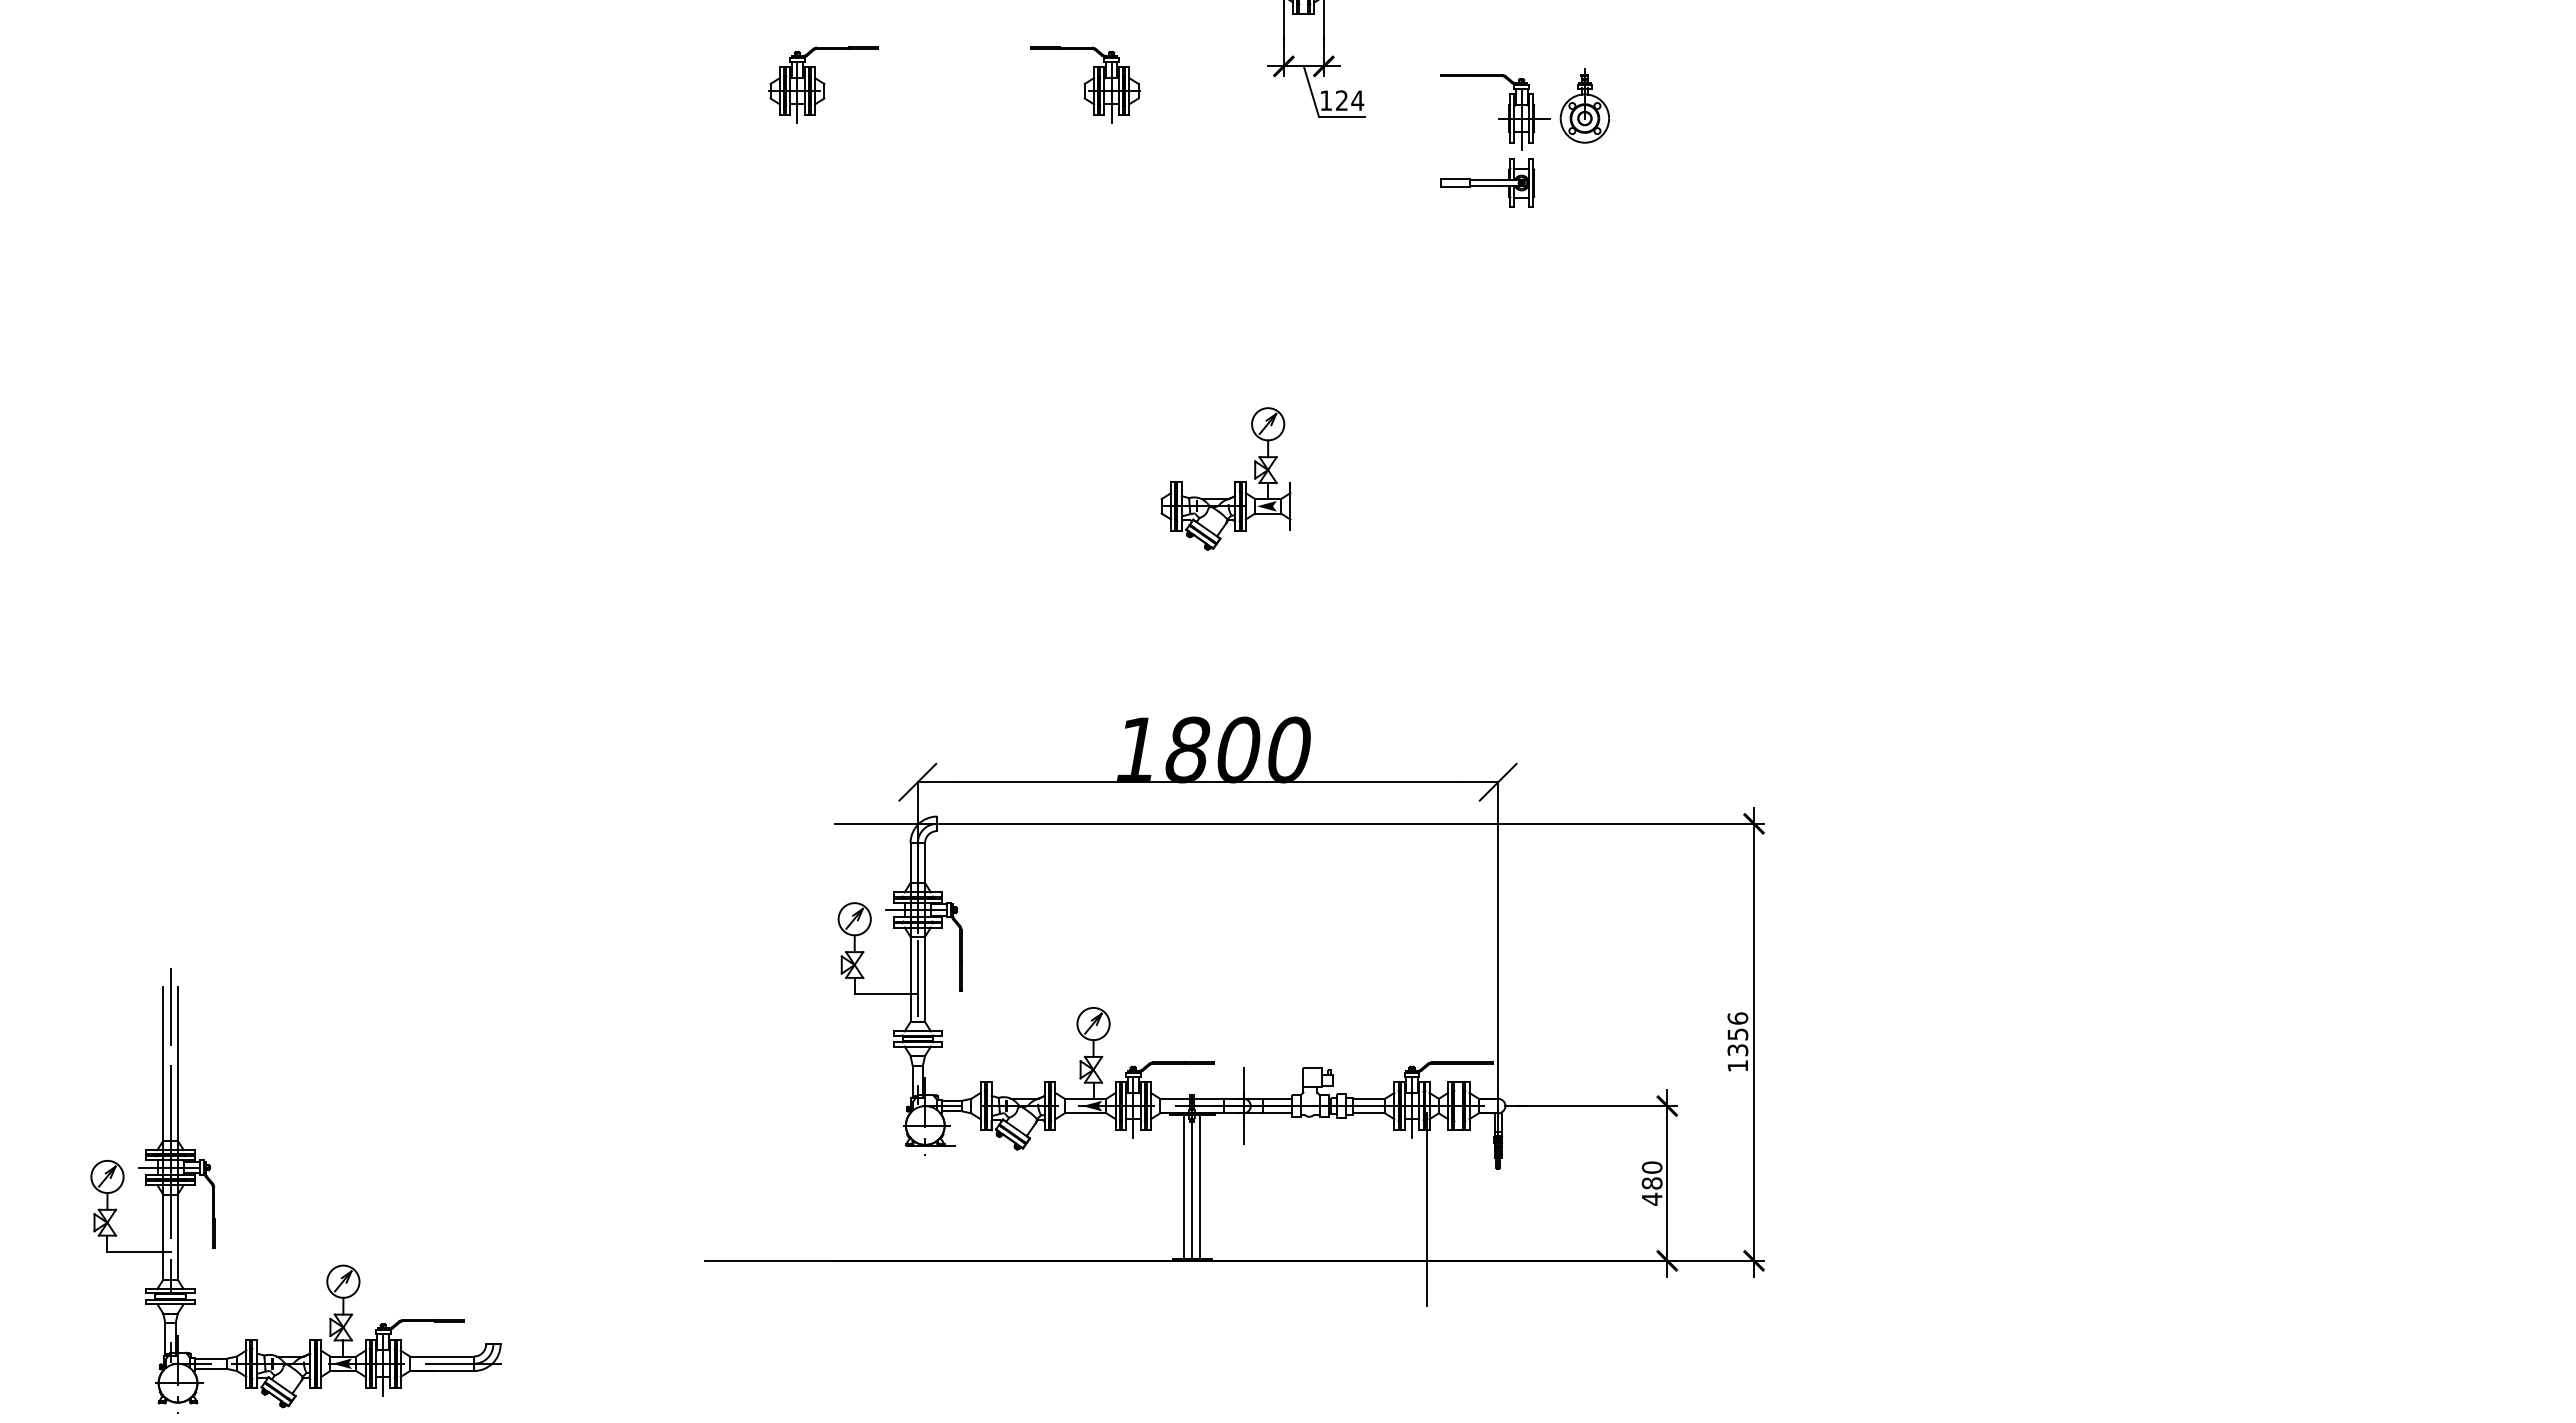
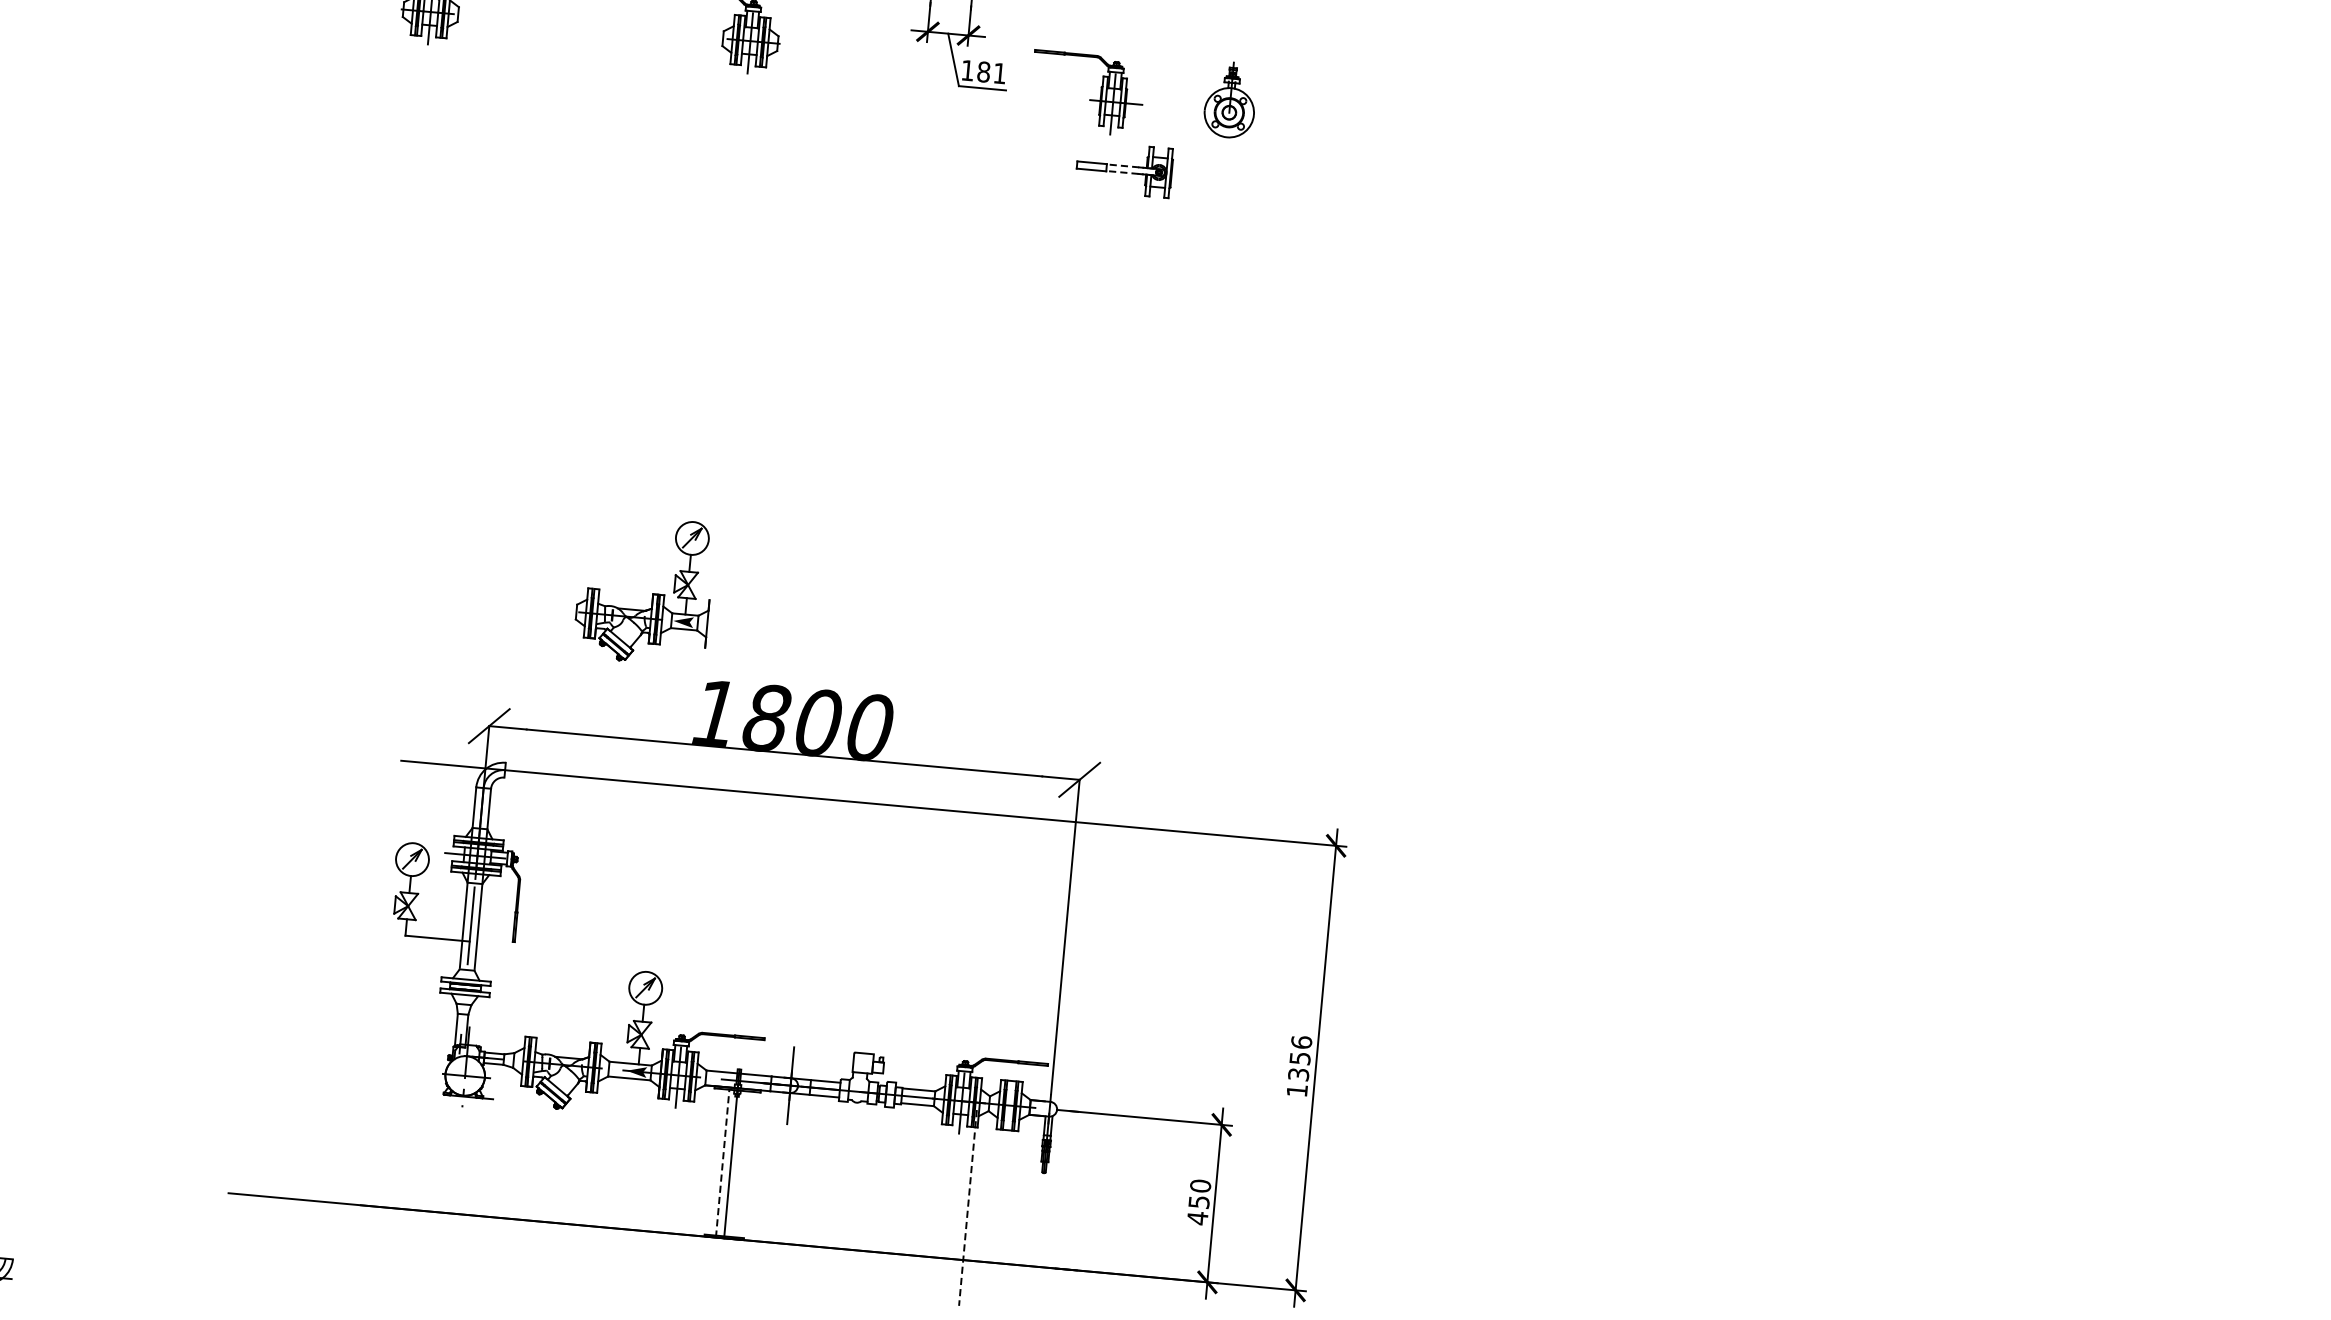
text: (1349, 100) -> (991, 72), 124 -> 181
part: (1498, 118) -> (1089, 99), moved
line: (1485, 179) -> (1122, 165), solid -> dashed
line: (1485, 186) -> (1121, 172), solid -> dashed
part: (1234, 481) -> (652, 593), moved
text: (1651, 1183) -> (1198, 1202), 480 -> 450
line: (1200, 1187) -> (739, 1164), removed
line: (1184, 1188) -> (722, 1164), solid -> dashed
line: (1427, 1210) -> (968, 1208), solid -> dashed

